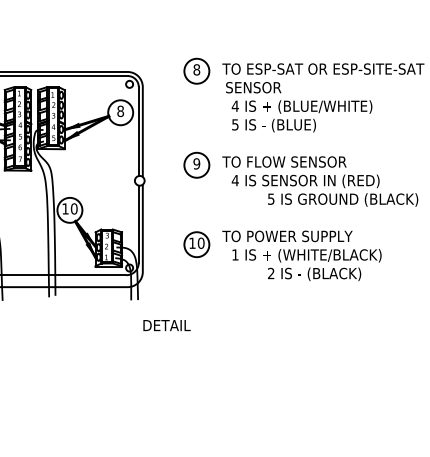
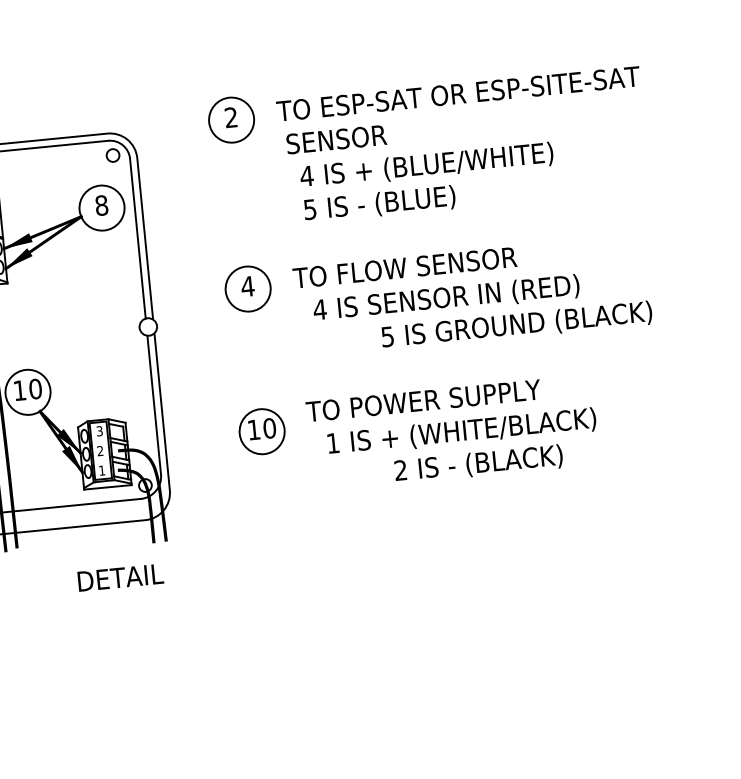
text: (196, 69) -> (230, 117), 8 -> 2
text: (196, 163) -> (247, 285), 9 -> 4
text: (166, 325) -> (119, 577), moved

